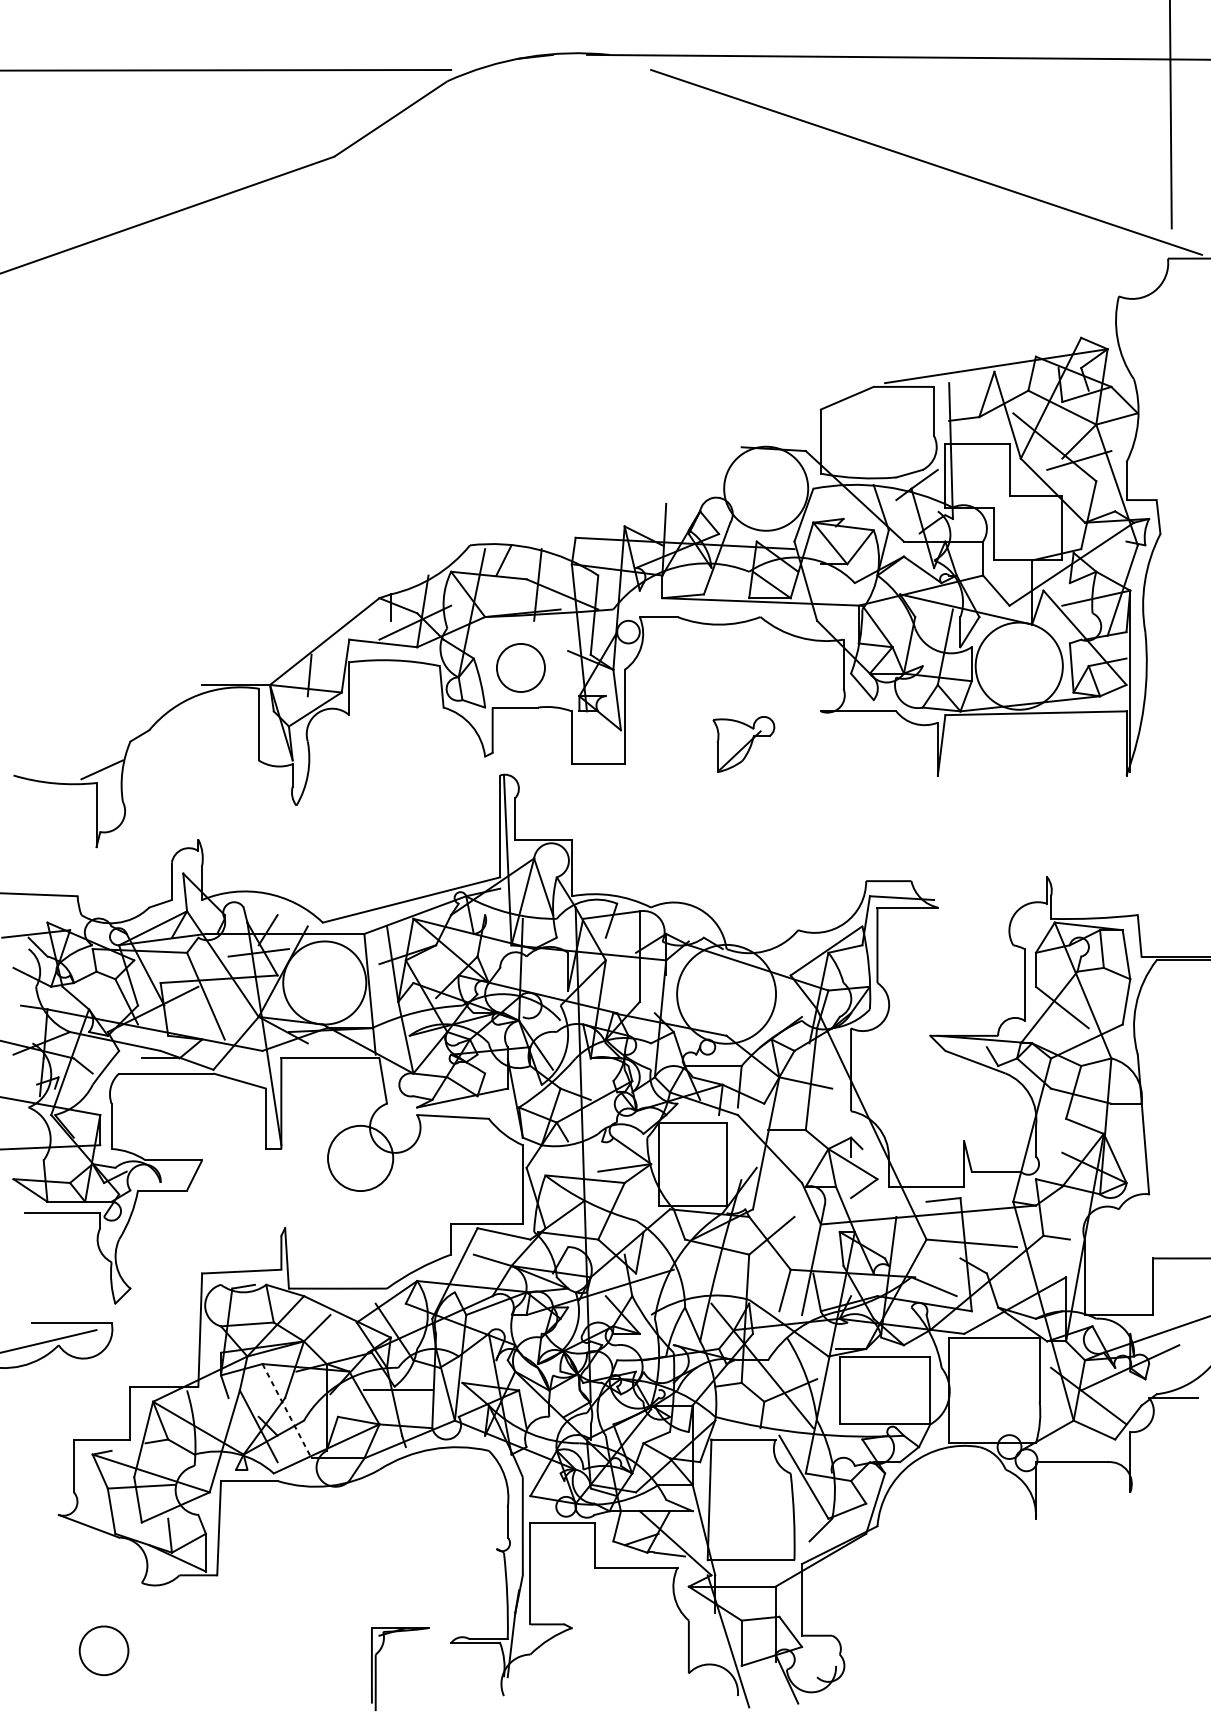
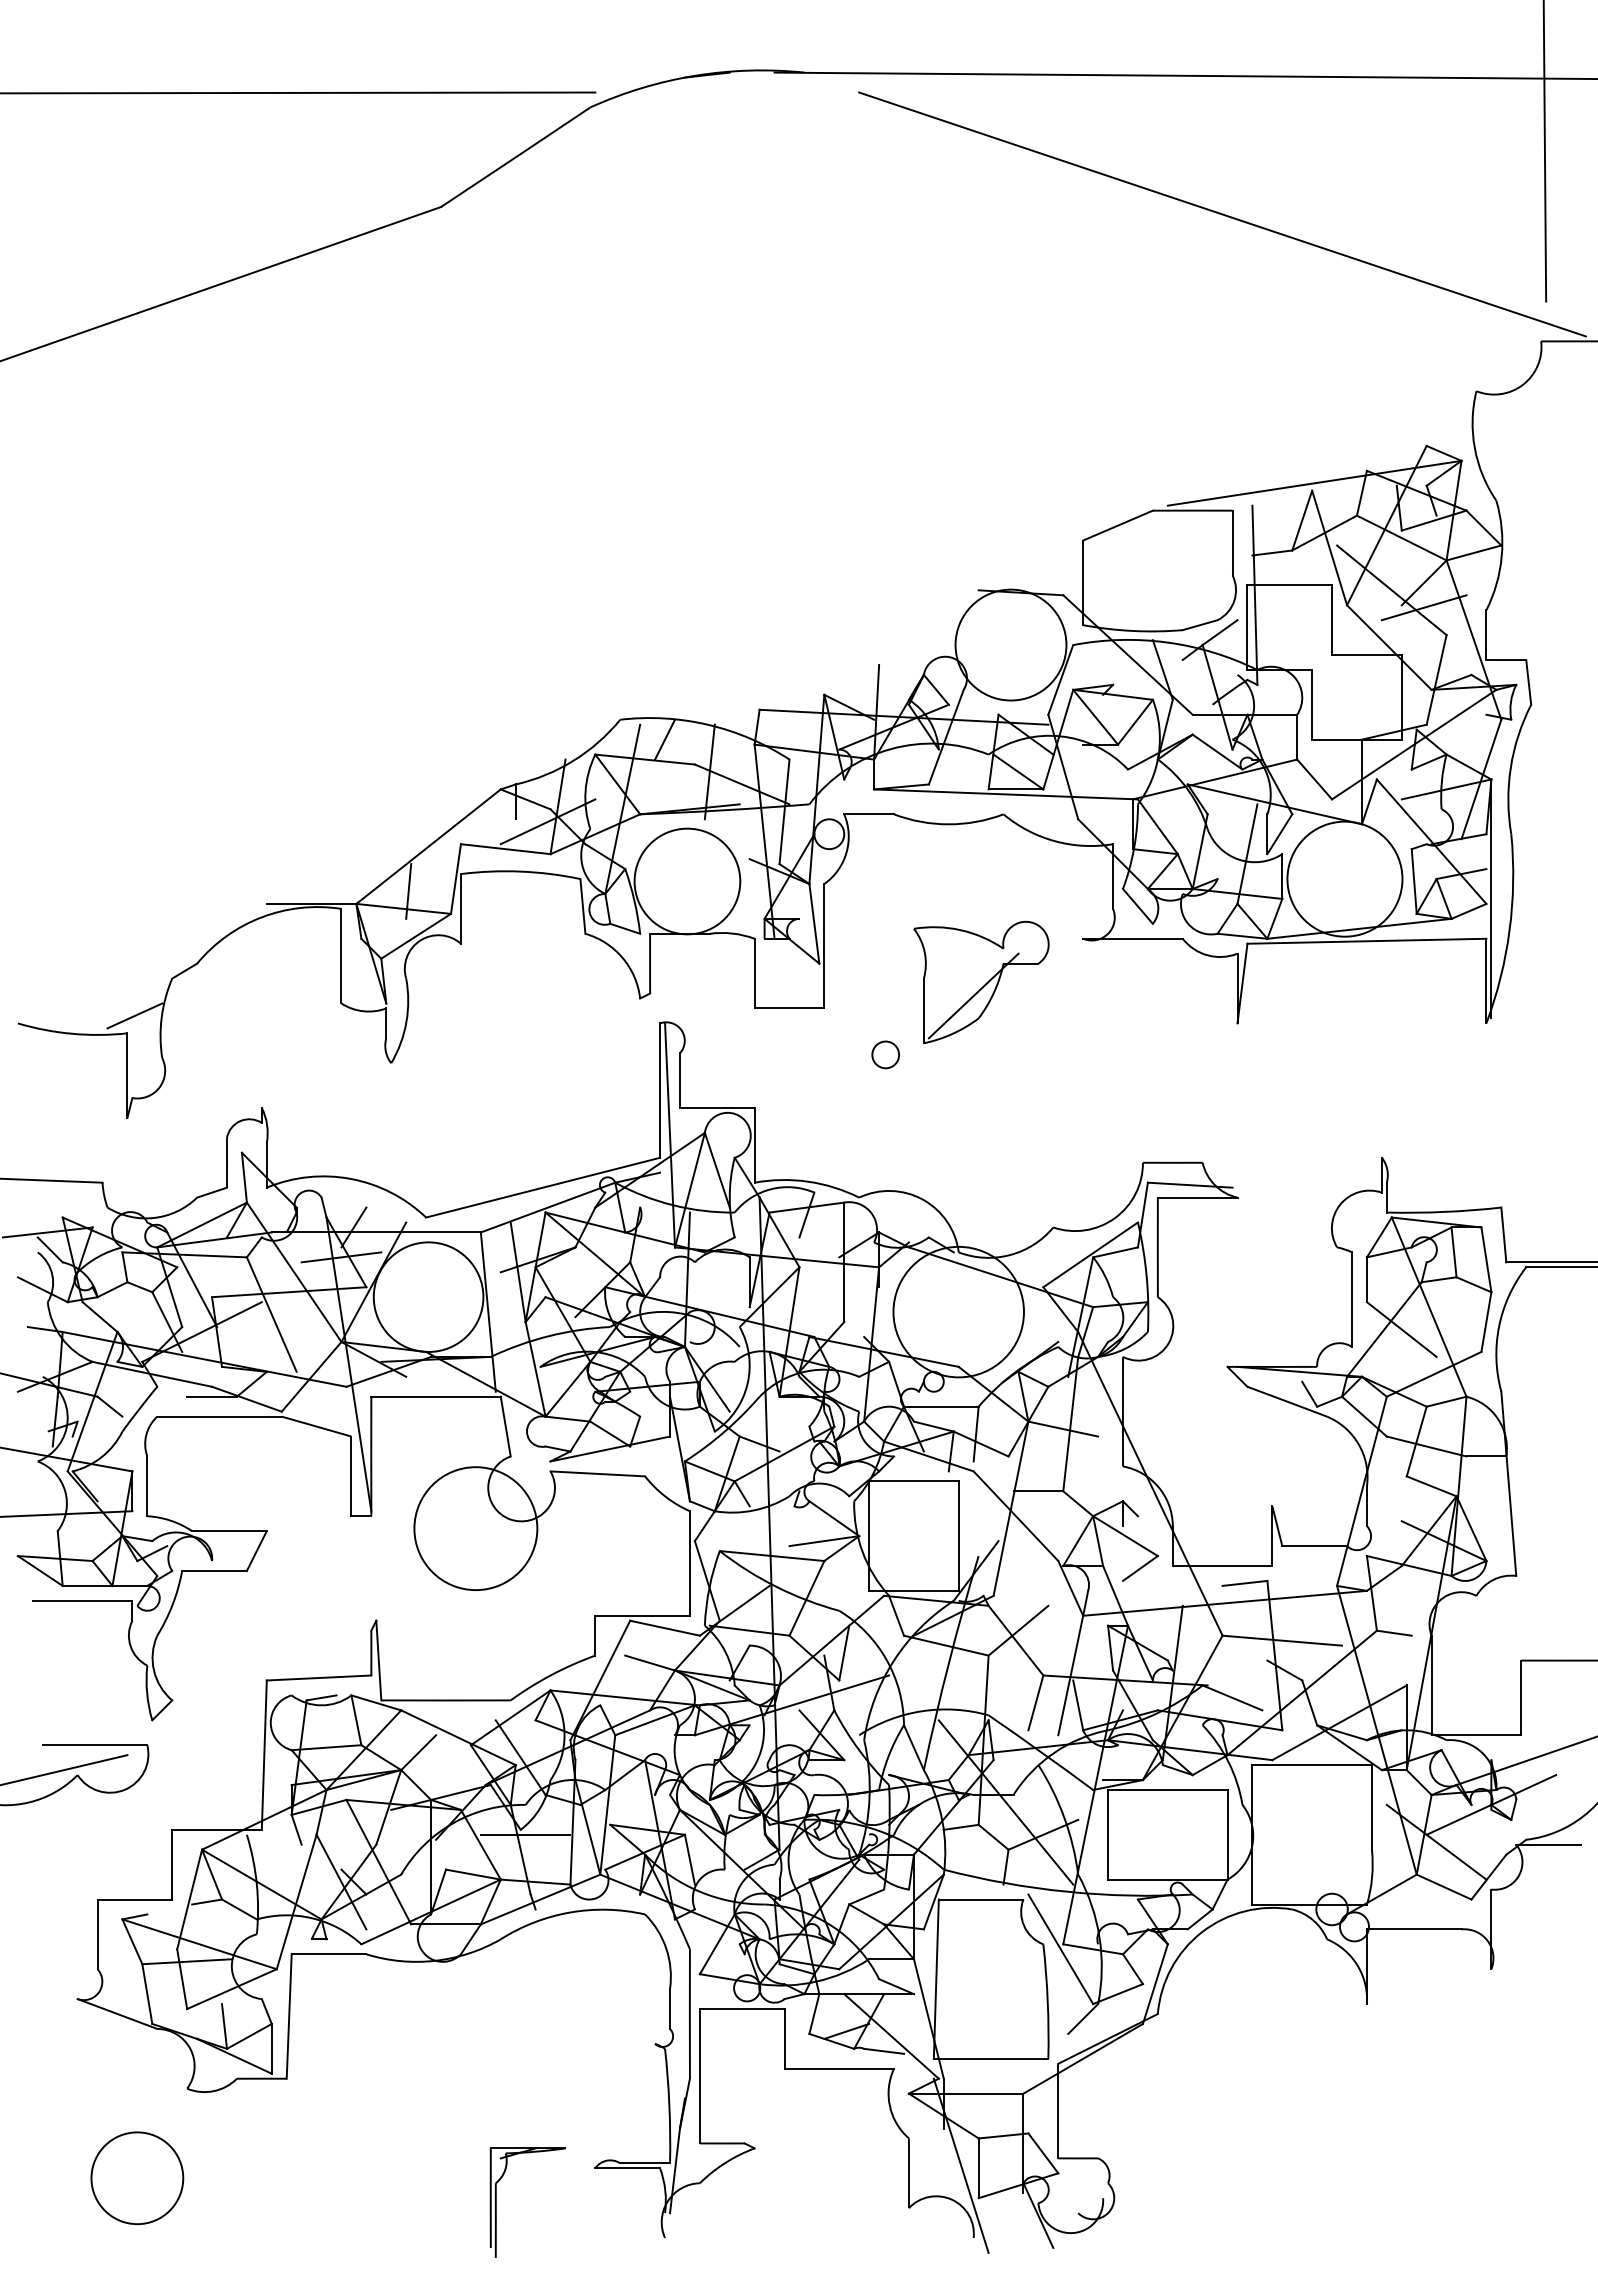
circle: (520, 667) -> (687, 881), size x1.67
part: (743, 744) -> (981, 982), size x1.67
circle: (671, 799) -> (885, 1054), added
circle: (360, 1158) -> (475, 1528), size x1.43
line: (287, 1411) -> (379, 1862), dashed -> solid
circle: (104, 1650) -> (137, 2178), size x1.43

